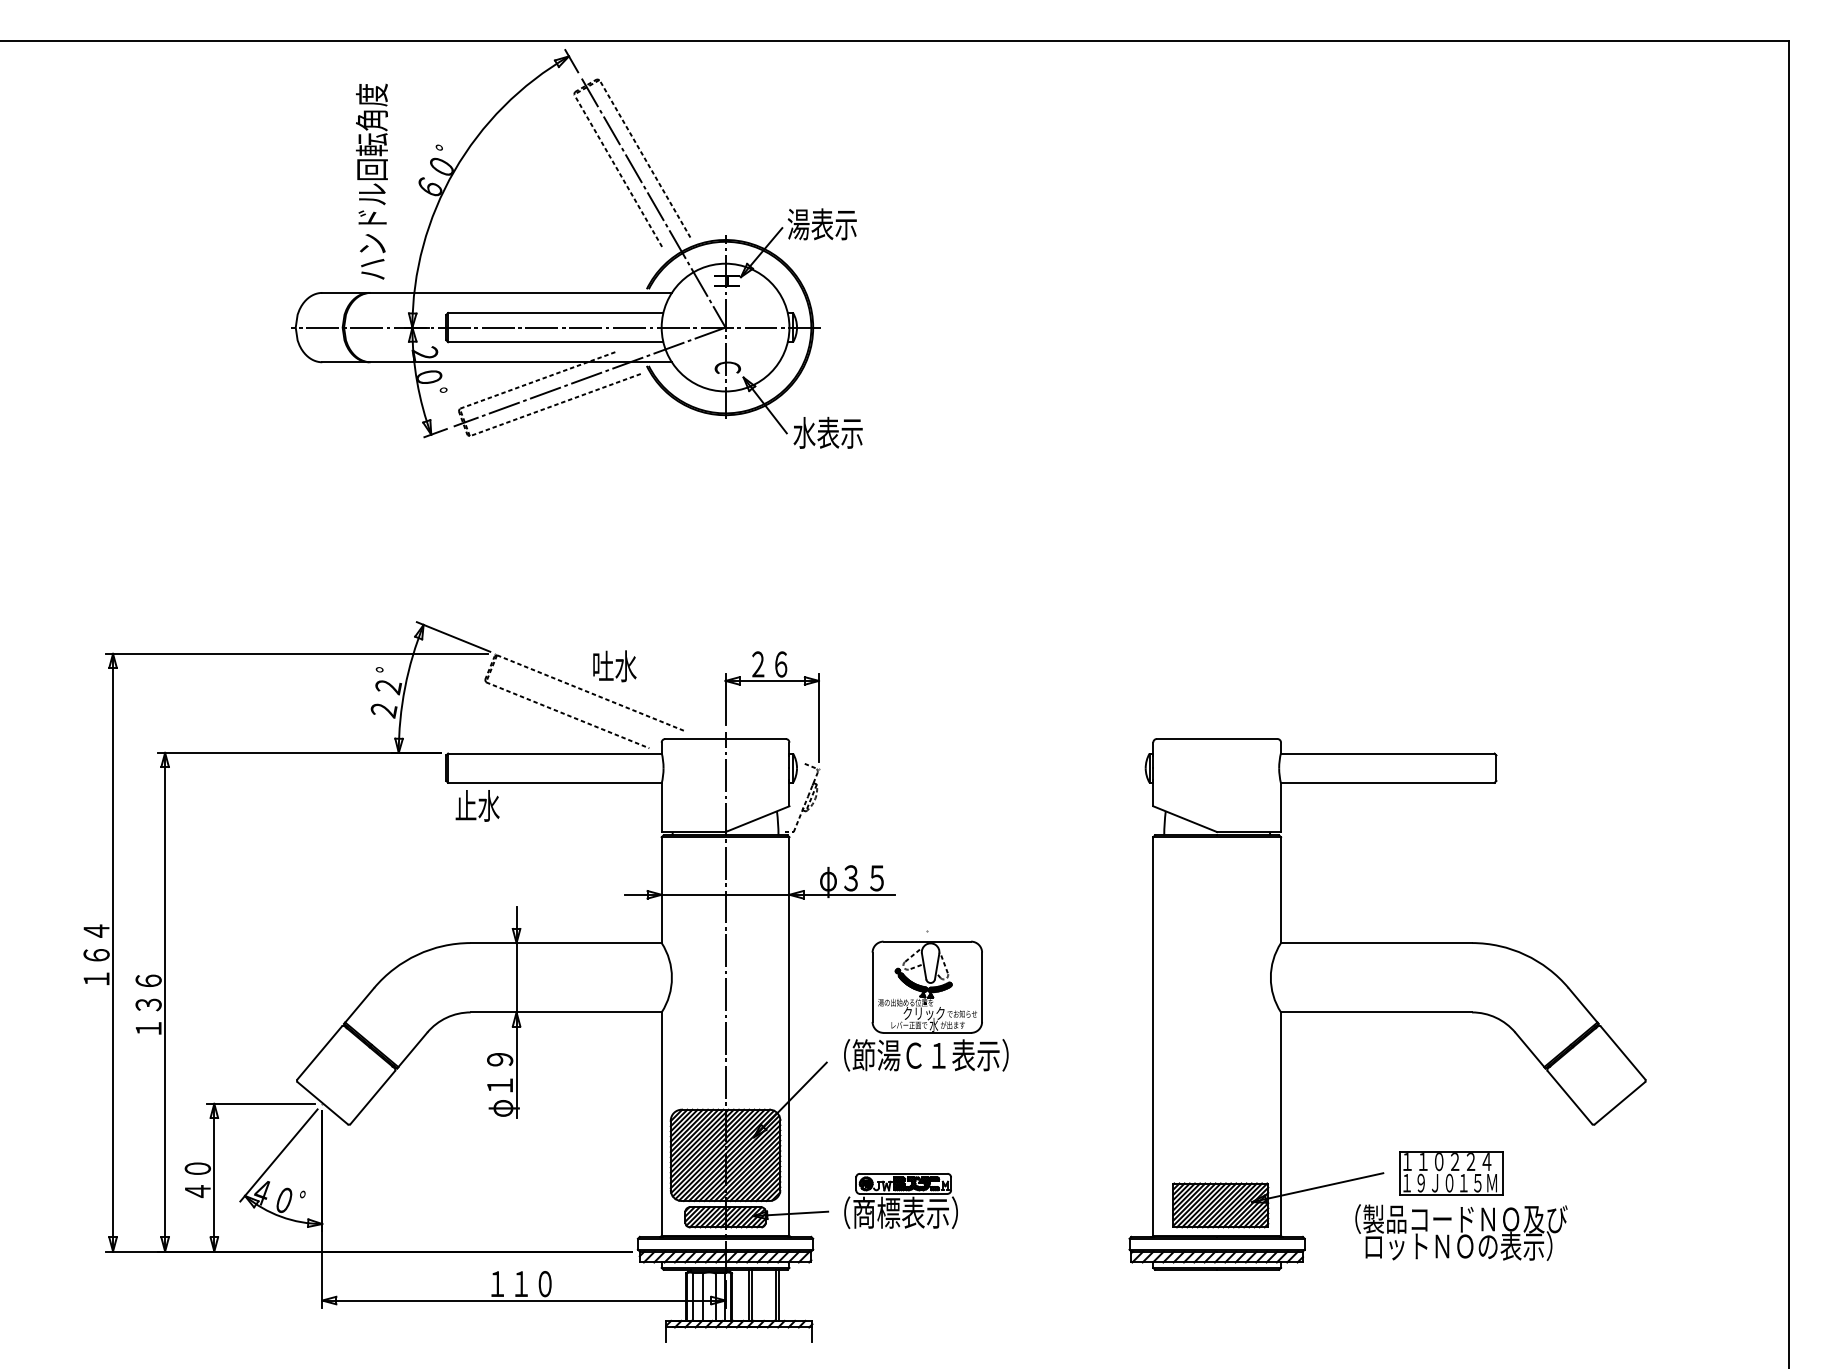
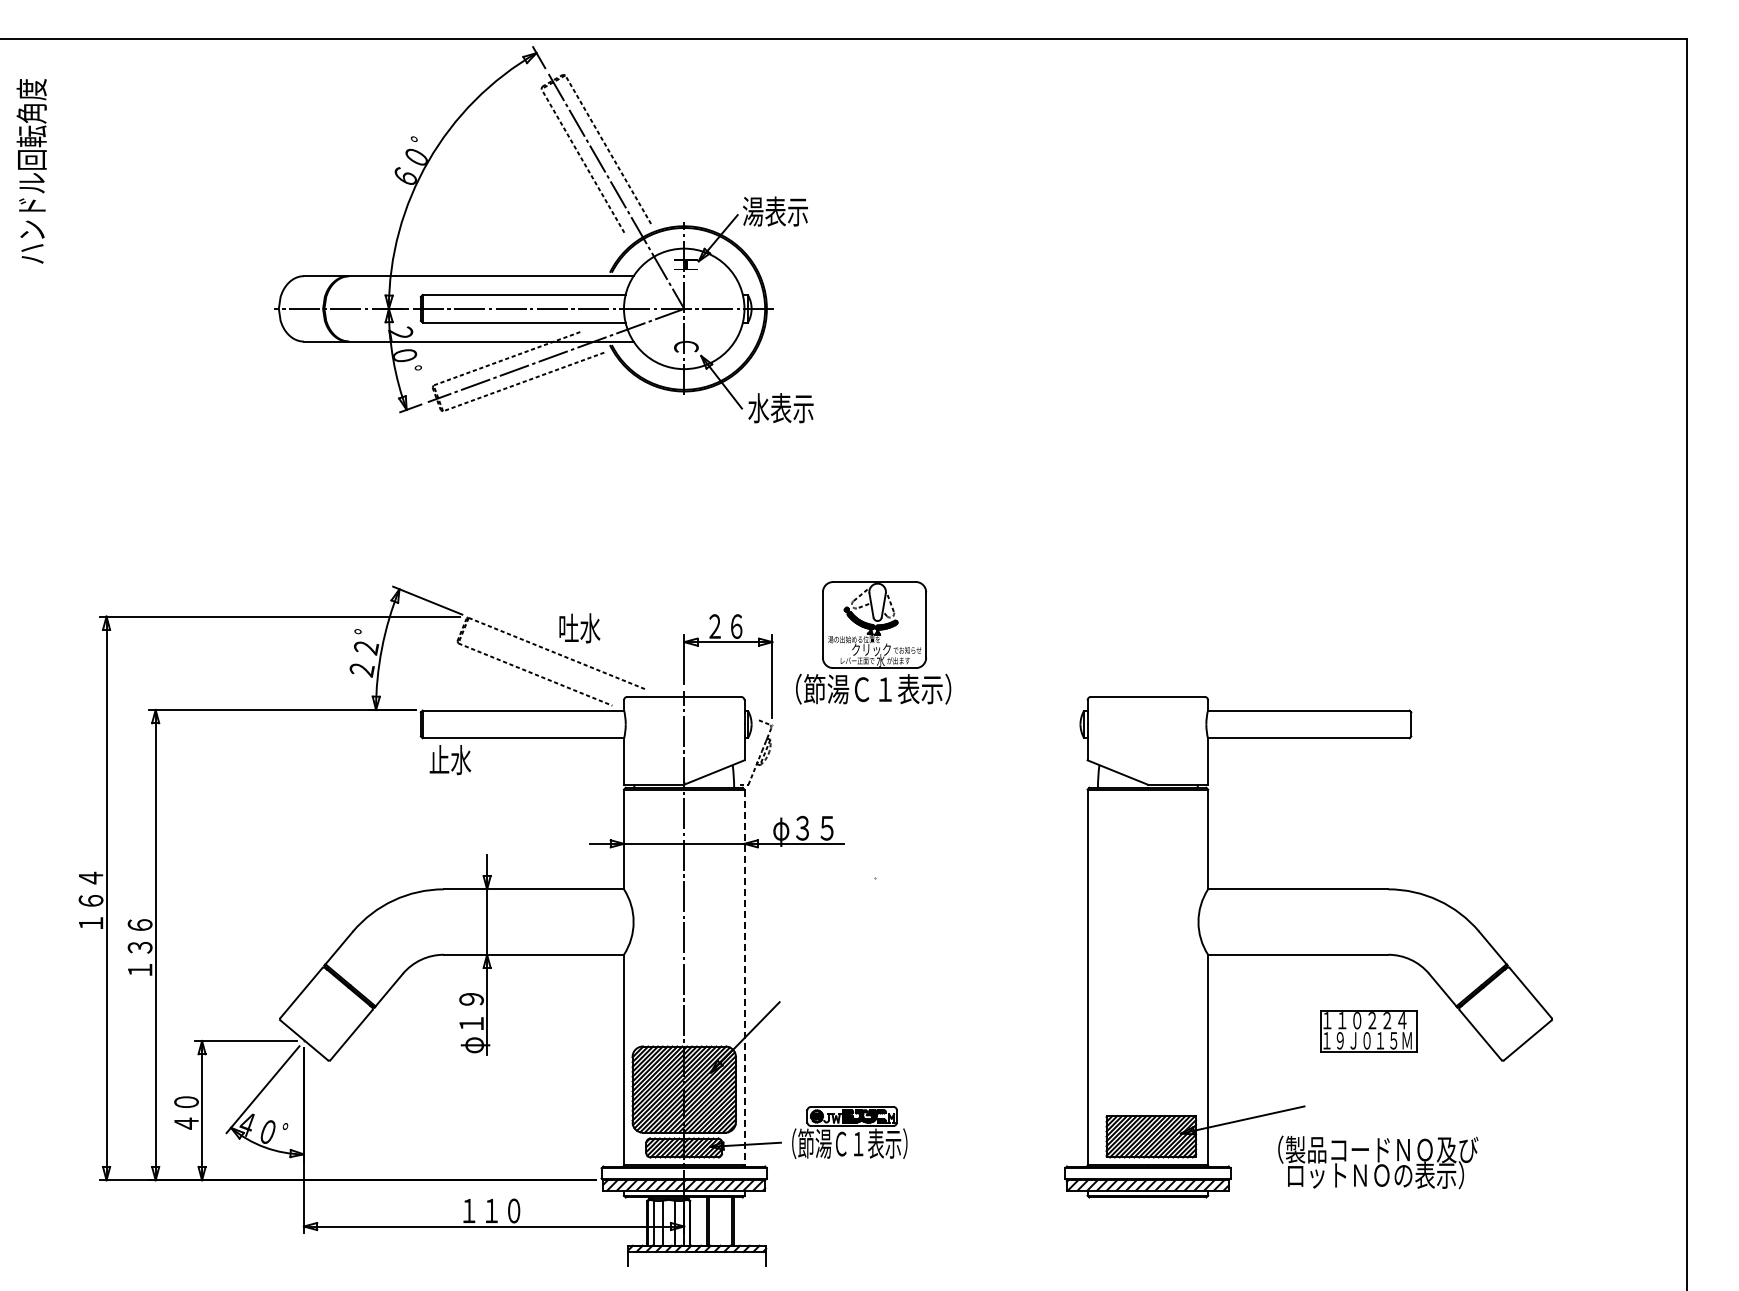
text: (371, 181) -> (31, 171), moved
part: (926, 1005) -> (873, 642), moved
line: (789, 1036) -> (744, 977), solid -> dashed
part: (1451, 1173) -> (1368, 1031), moved
text: (900, 1212) -> (849, 1143), （商標表示） -> （節湯Ｃ１表示）

